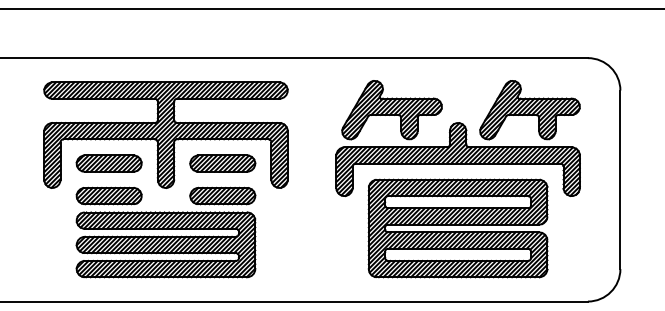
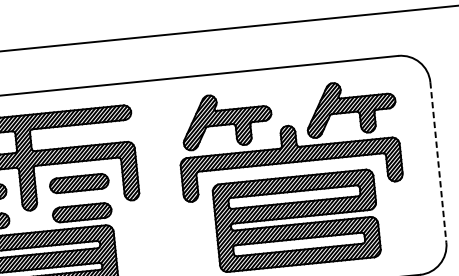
line: (620, 180) -> (438, 163), solid -> dashed

